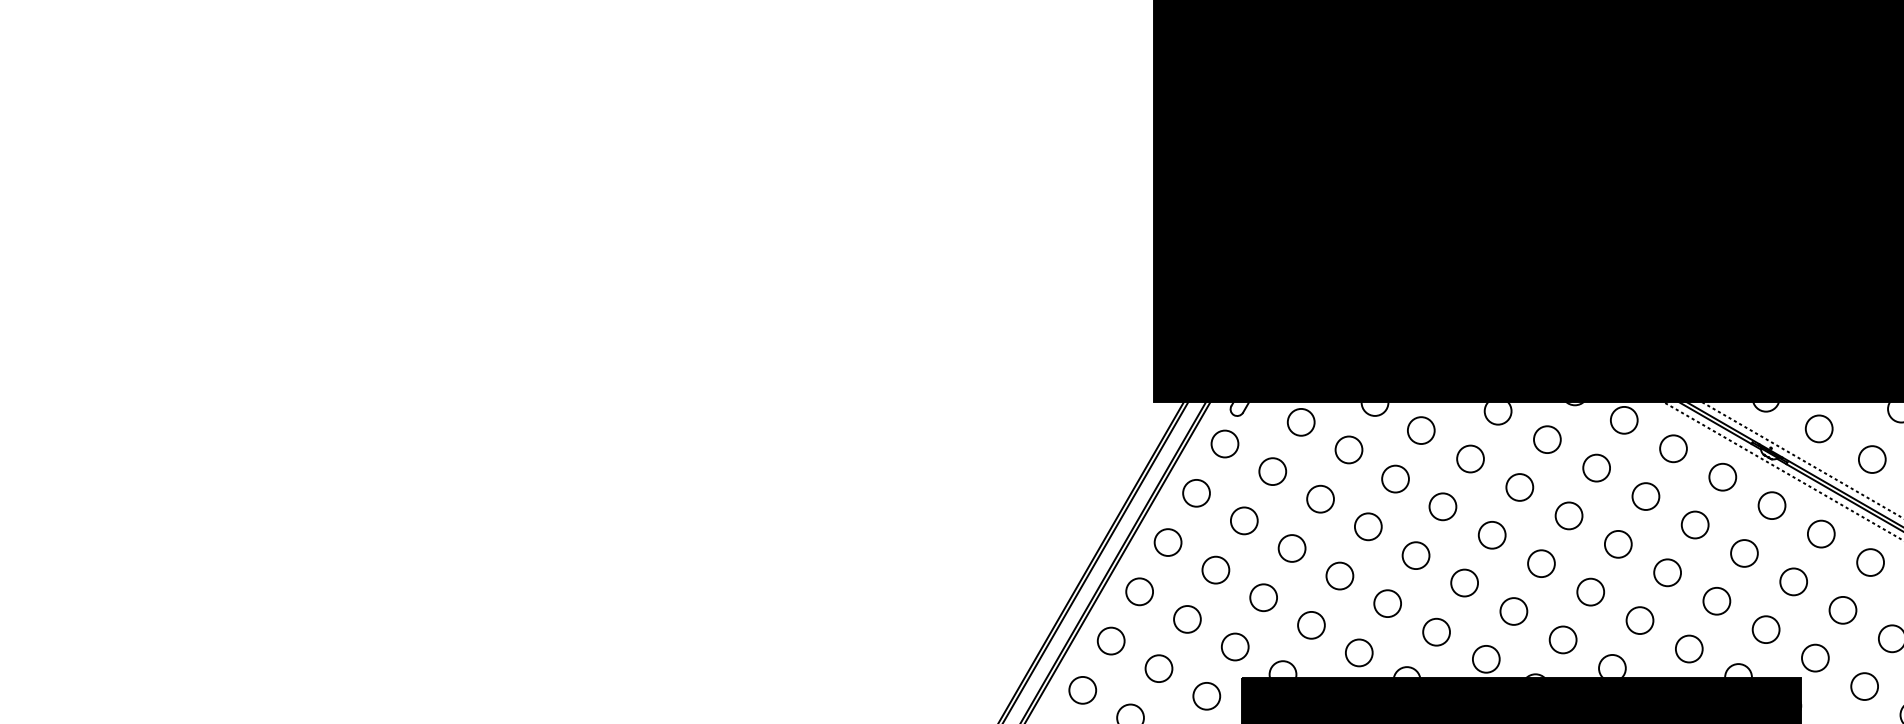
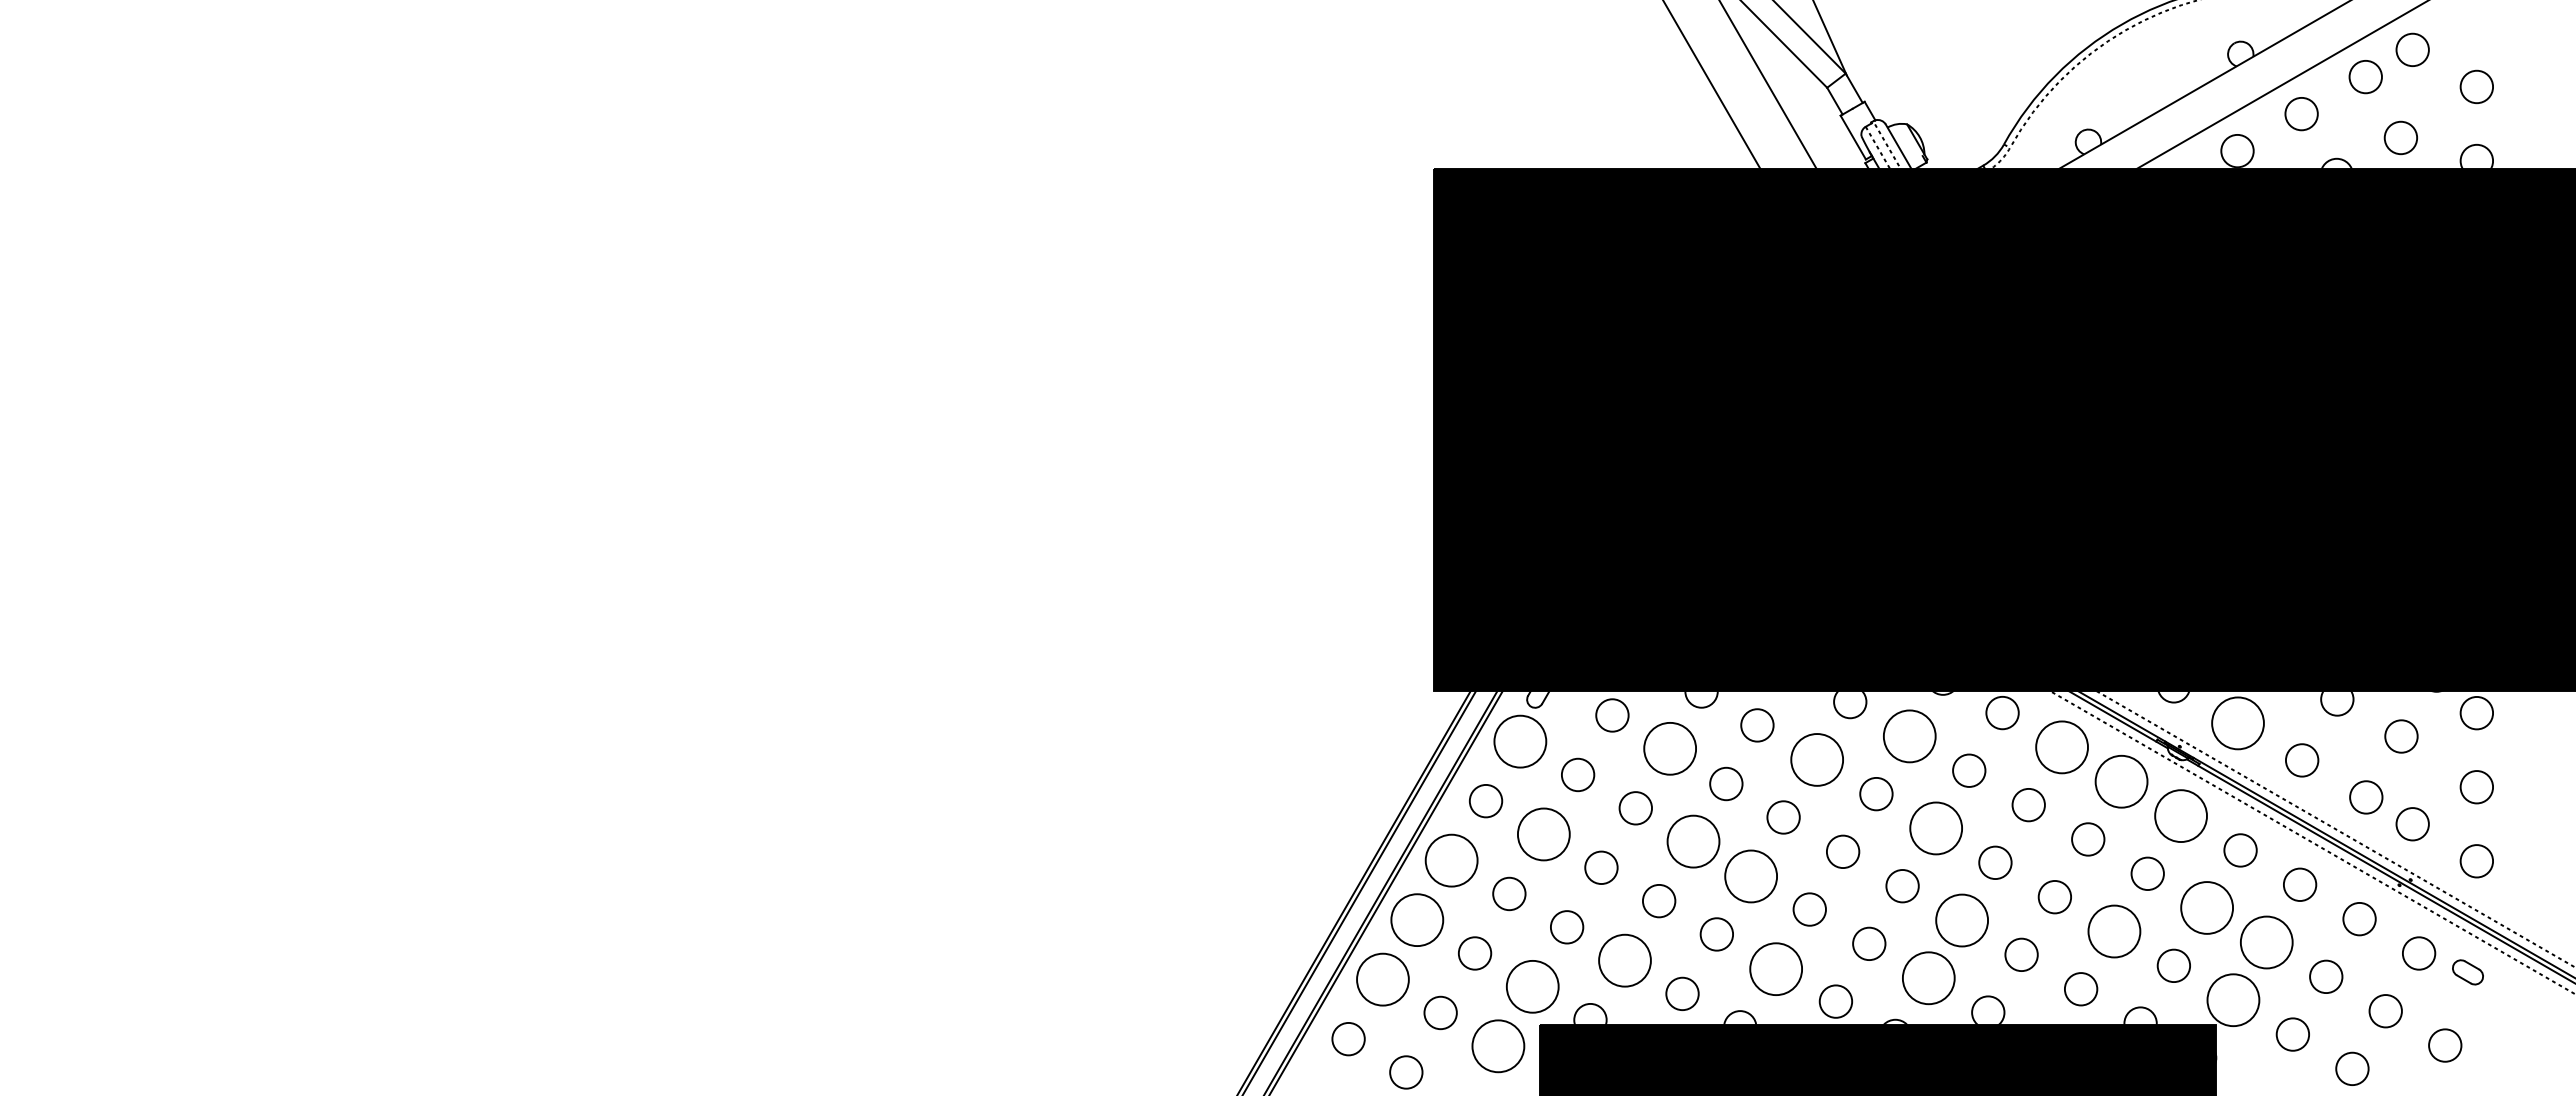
circle: (1818, 429) -> (2237, 723), size x1.6
circle: (1547, 439) -> (1909, 736), size x1.6
circle: (1225, 443) -> (1520, 741), size x1.6
circle: (1673, 448) -> (2061, 747), size x1.6
circle: (1348, 449) -> (1669, 748), size x1.6
circle: (1470, 458) -> (1816, 759), size x1.6
circle: (1722, 477) -> (2121, 781), size x1.6
circle: (1771, 505) -> (2180, 815), size x1.6
circle: (1568, 515) -> (1935, 828), size x1.6
circle: (1244, 520) -> (1543, 834), size x1.6
circle: (1368, 526) -> (1693, 841), size x1.6
circle: (1167, 542) -> (1451, 860), size x1.6
circle: (1415, 555) -> (1750, 876), size x1.6
circle: (1793, 582) -> (2207, 908), size x1.6
circle: (1139, 591) -> (1417, 919), size x1.6
circle: (1590, 592) -> (1961, 920), size x1.6
circle: (1716, 601) -> (2114, 931), size x1.6
circle: (1842, 610) -> (2266, 942), size x1.6
circle: (1311, 625) -> (1624, 960), size x1.6
circle: (1436, 631) -> (1775, 968), size x1.6
circle: (1110, 640) -> (1382, 979), size x1.6
circle: (1562, 640) -> (1928, 978), size x1.6
circle: (1235, 646) -> (1532, 986), size x1.6
circle: (1815, 658) -> (2233, 1000), size x1.6
circle: (1206, 696) -> (1498, 1046), size x1.6

